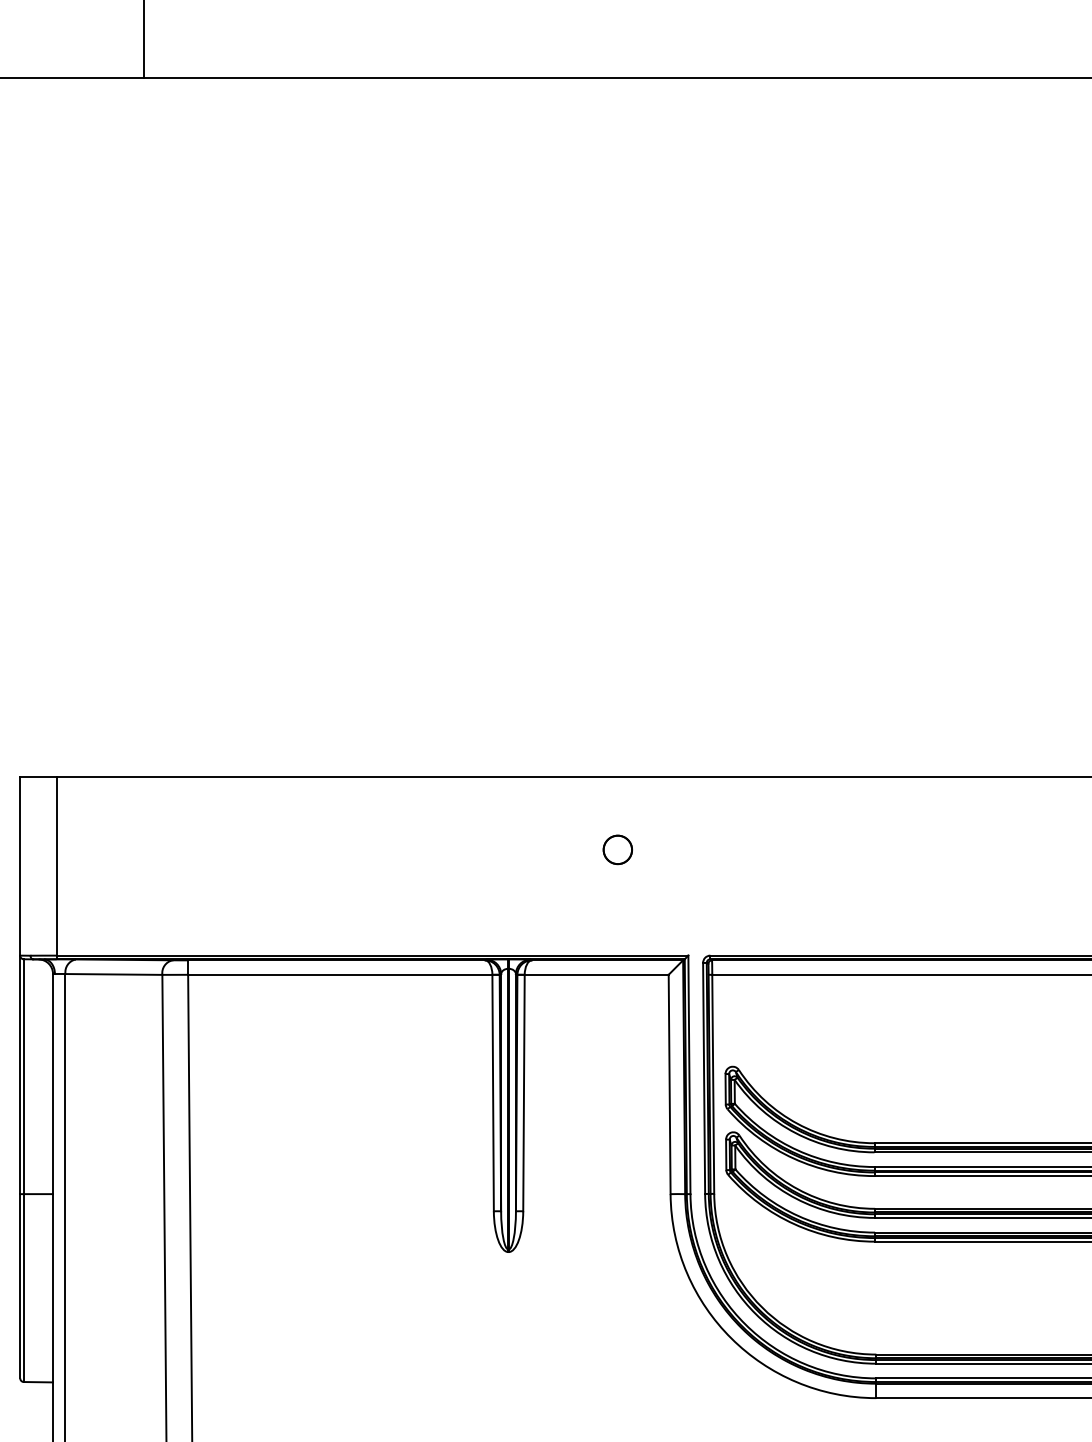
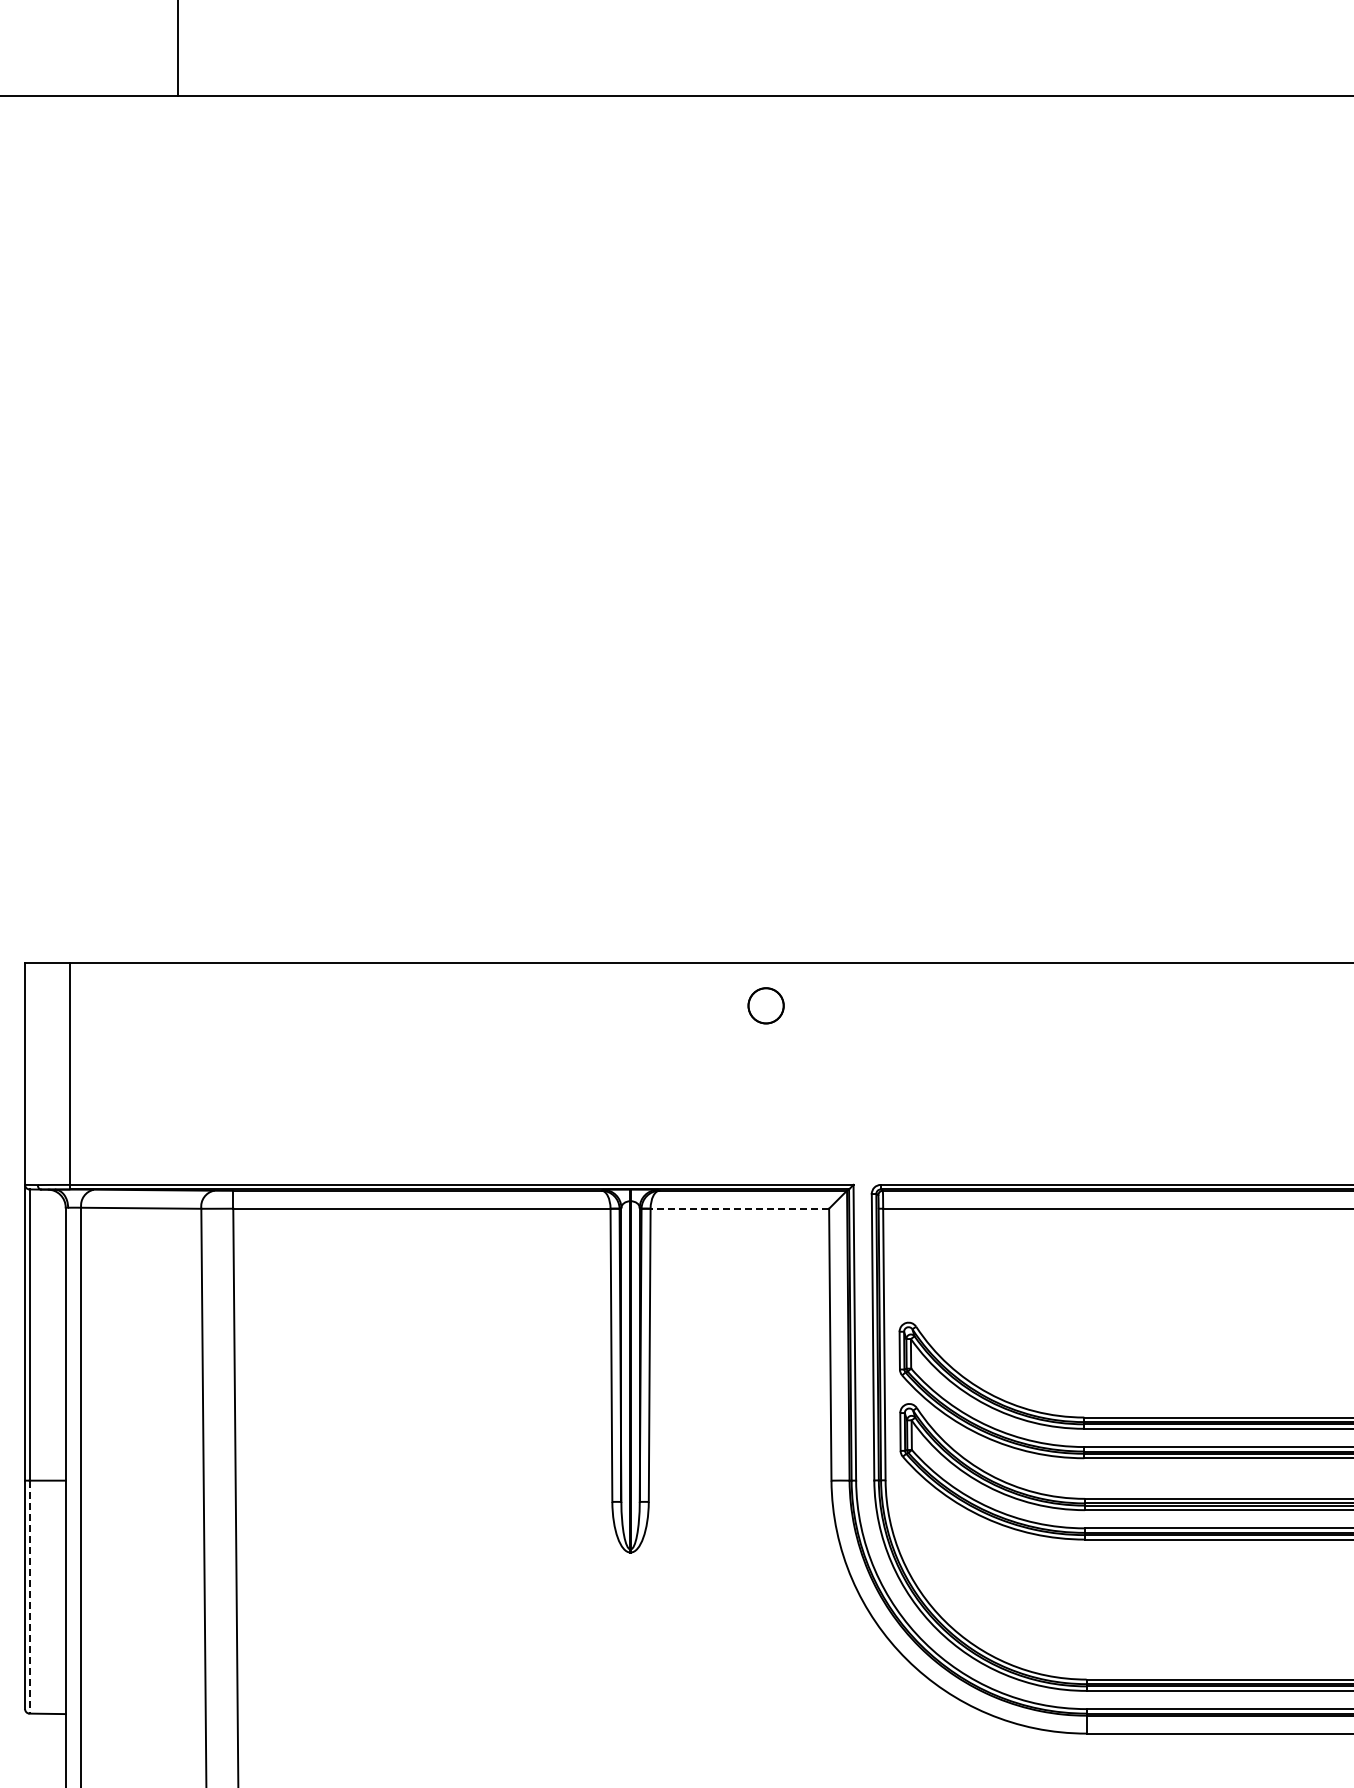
circle: (617, 849) -> (765, 1005), moved
line: (596, 974) -> (739, 1208), solid -> dashed
line: (23, 1288) -> (29, 1597), solid -> dashed

